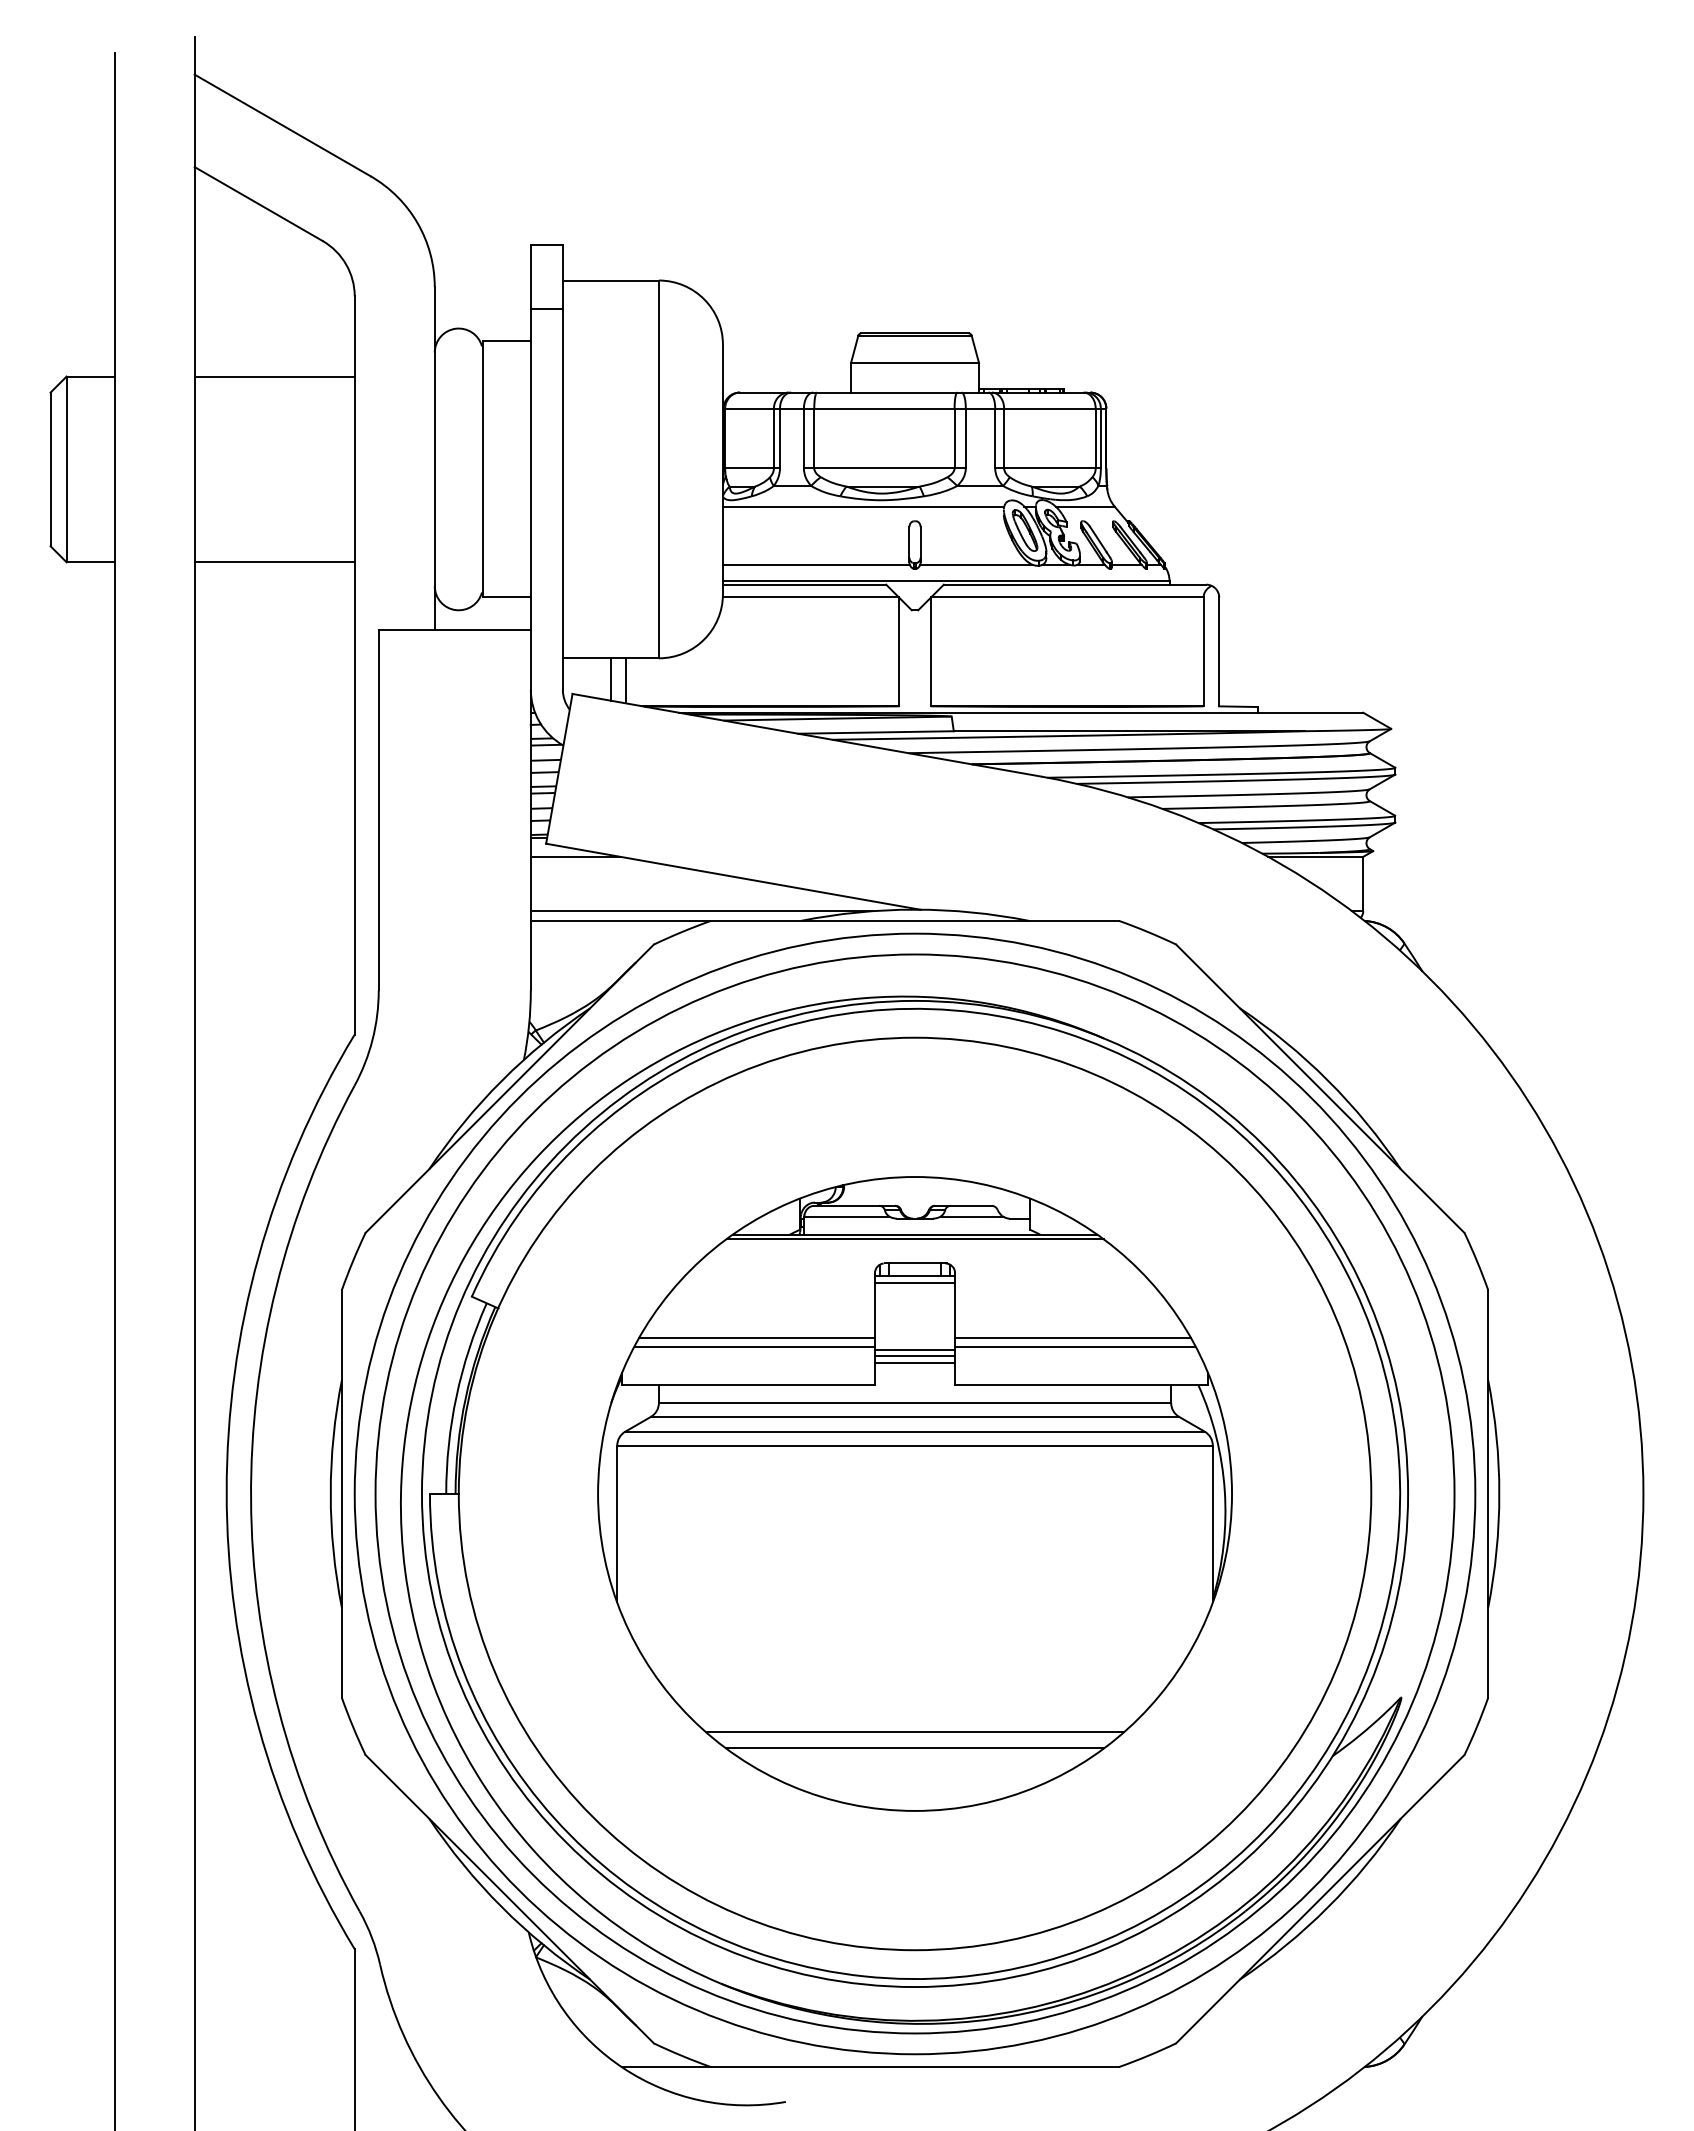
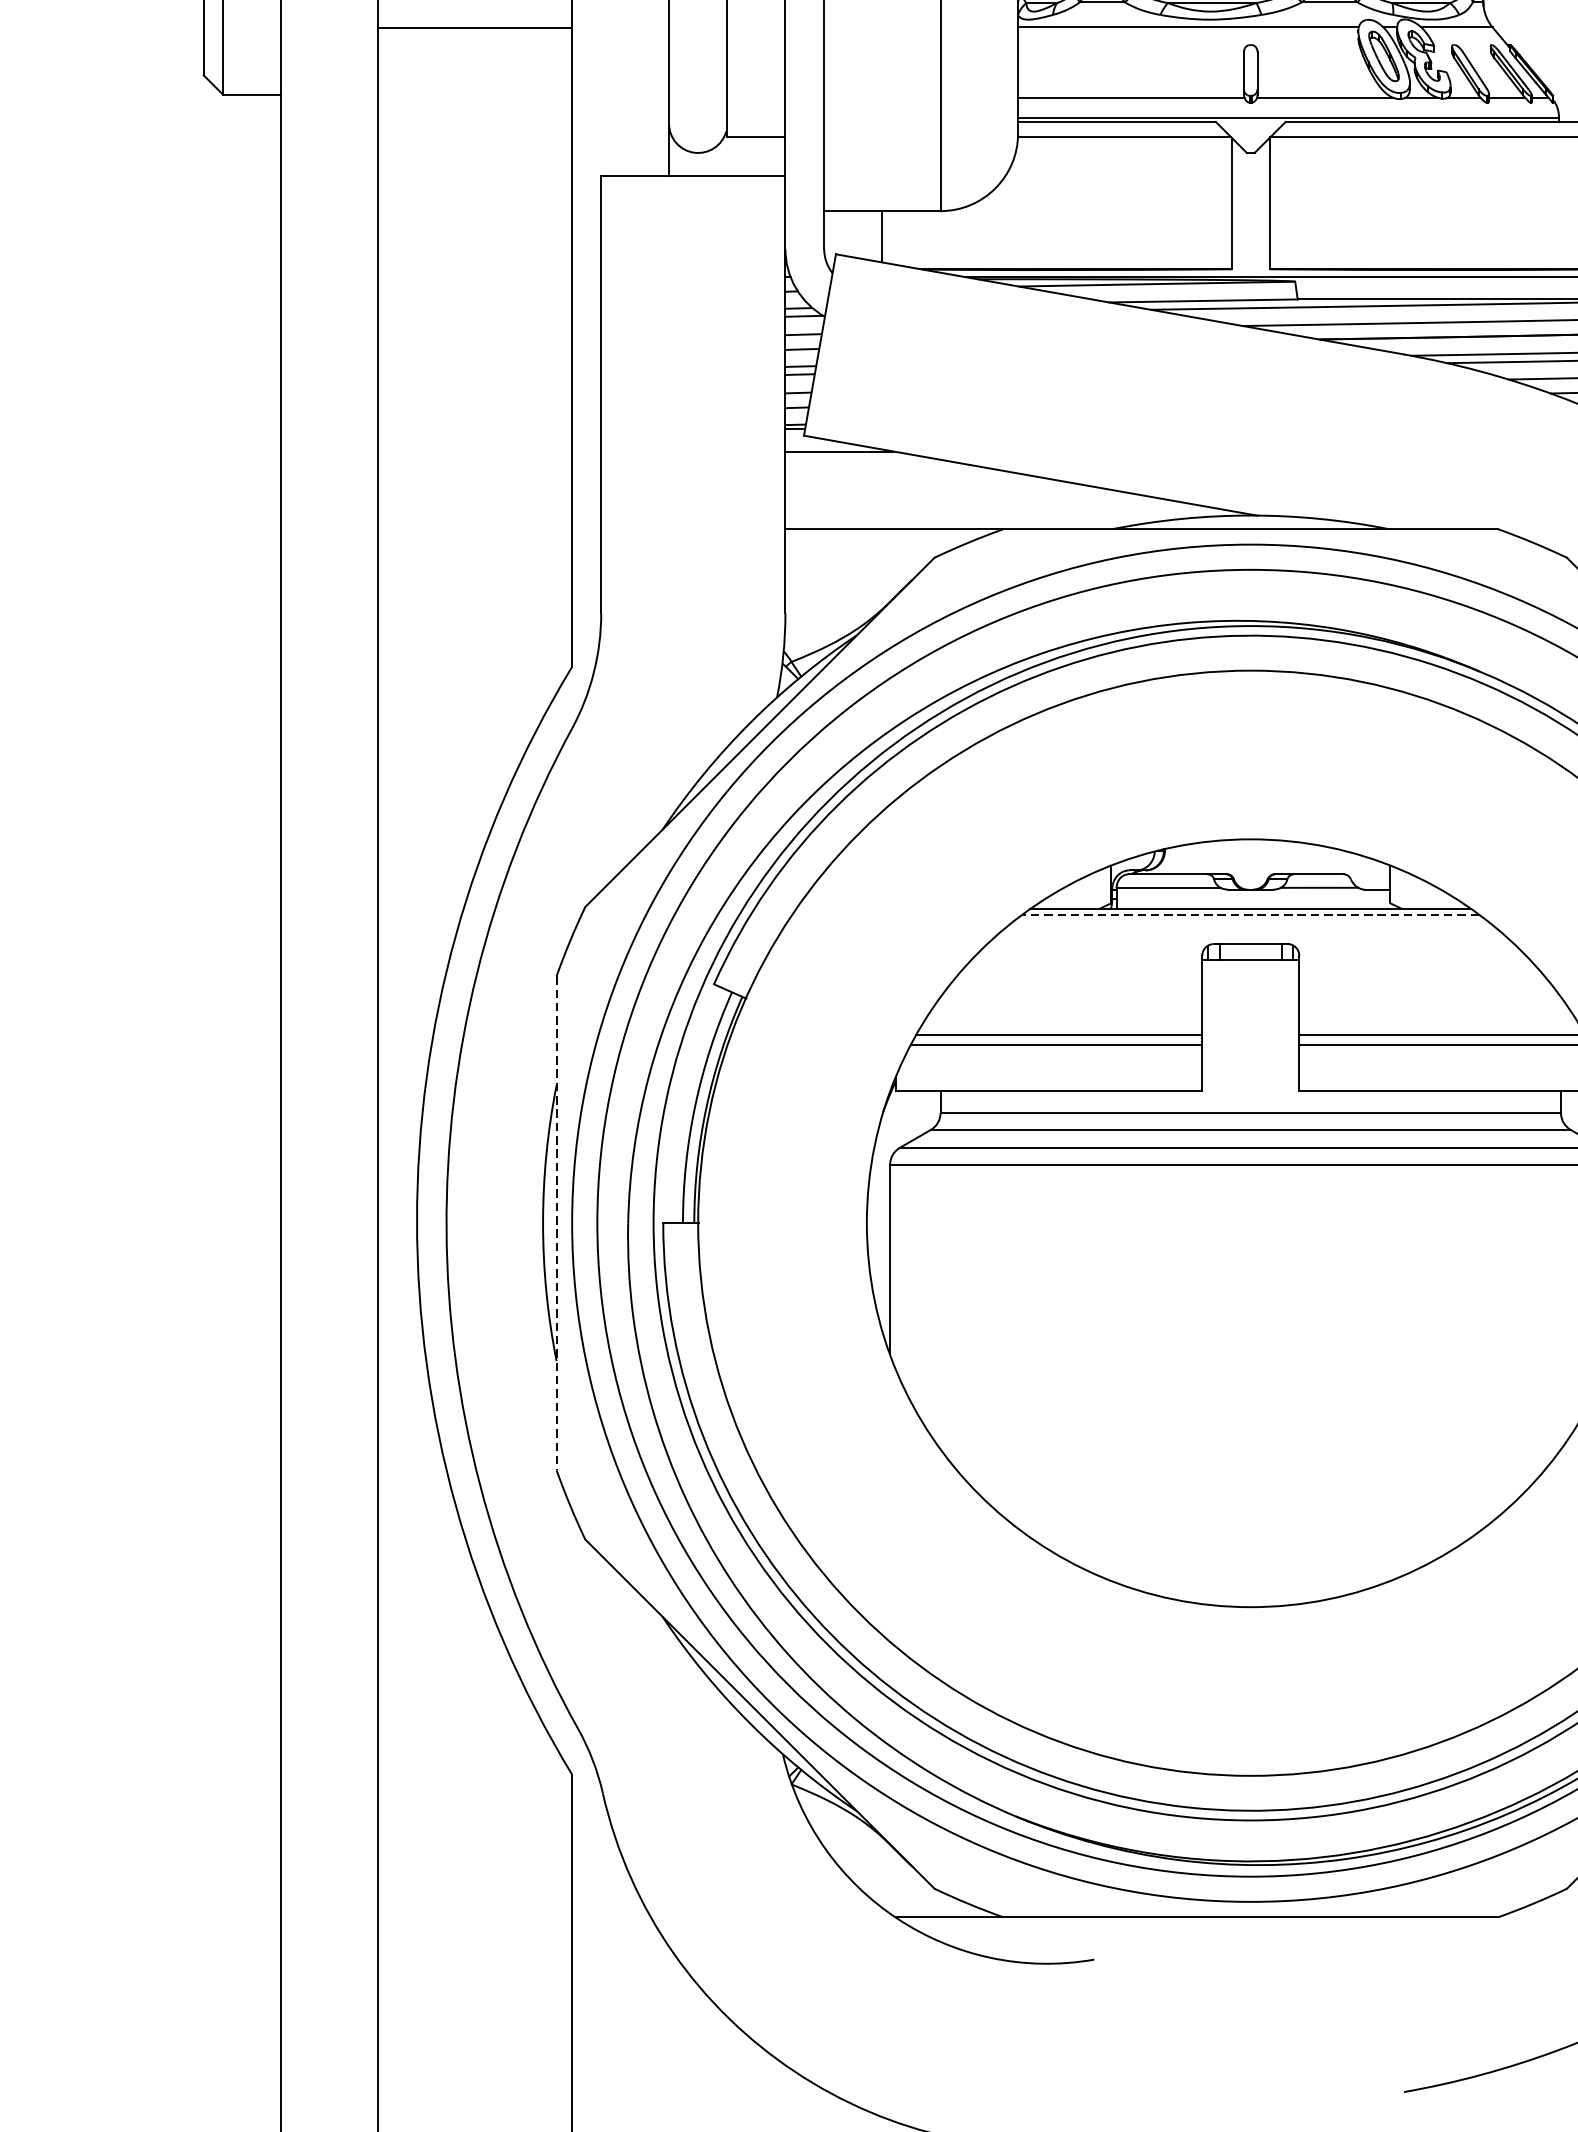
line: (274, 562) -> (474, 28), moved
line: (626, 680) -> (901, 237), removed
line: (701, 911) -> (992, 517), removed
line: (914, 1239) -> (1250, 915), solid -> dashed
line: (915, 1282) -> (1251, 967), removed
line: (915, 1349) -> (1251, 1048), removed
line: (915, 1356) -> (1251, 1056), removed
line: (915, 1362) -> (1251, 1064), removed
line: (341, 1493) -> (556, 1222), solid -> dashed
line: (914, 1731) -> (1250, 1510), removed
line: (914, 1748) -> (1250, 1531), removed

